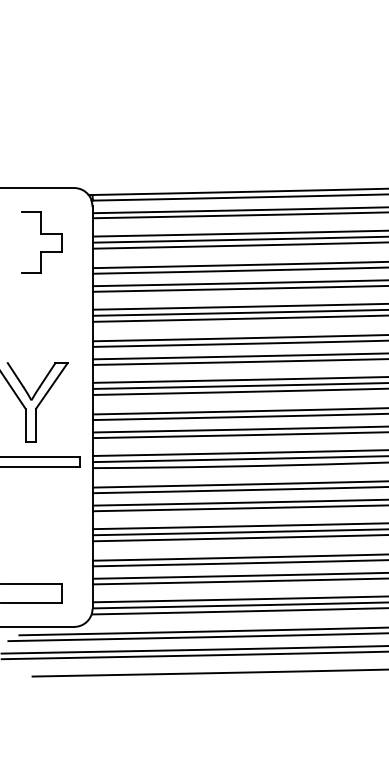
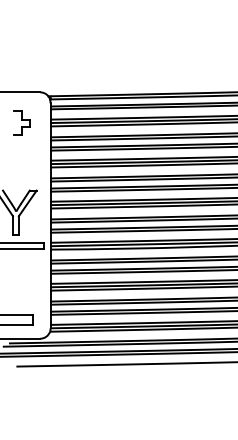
part: (40, 241) -> (21, 122), size x0.7

